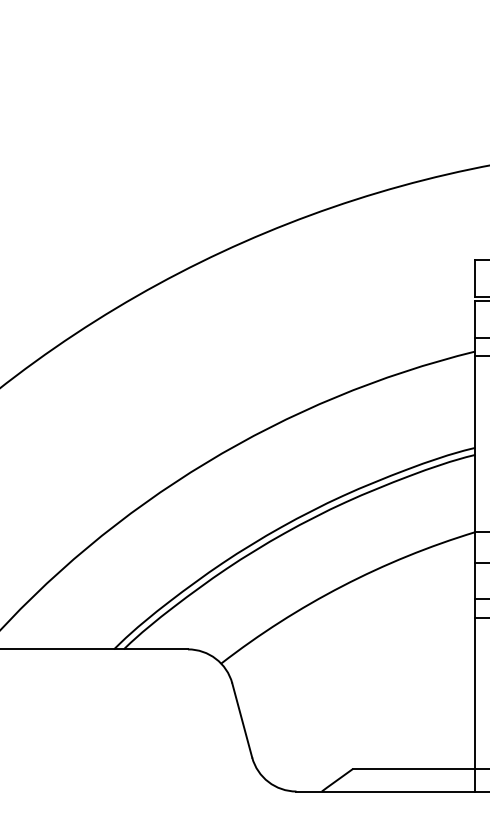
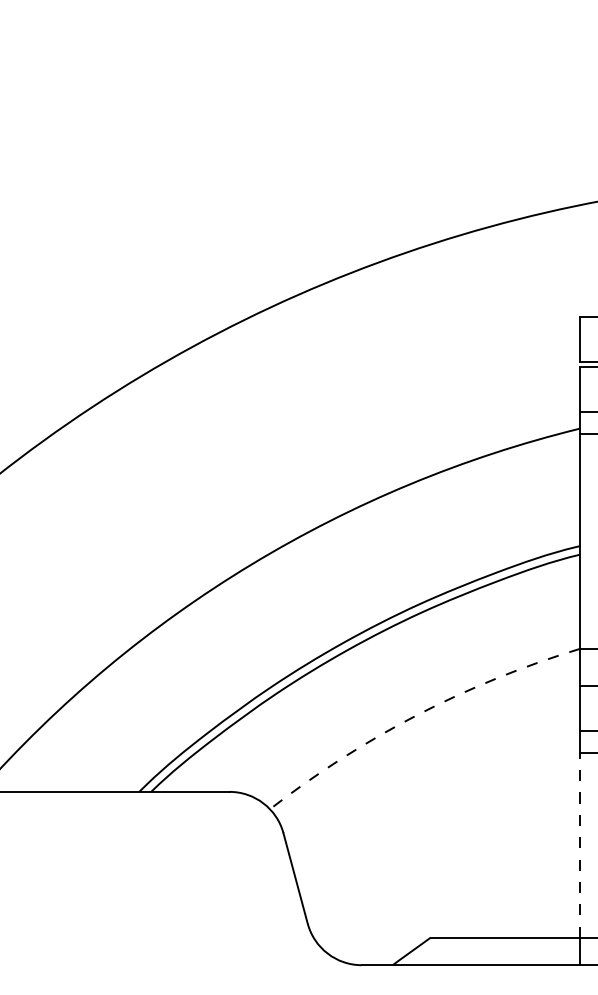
arc: (342, 586) -> (417, 715), solid -> dashed
line: (475, 693) -> (580, 845), solid -> dashed

